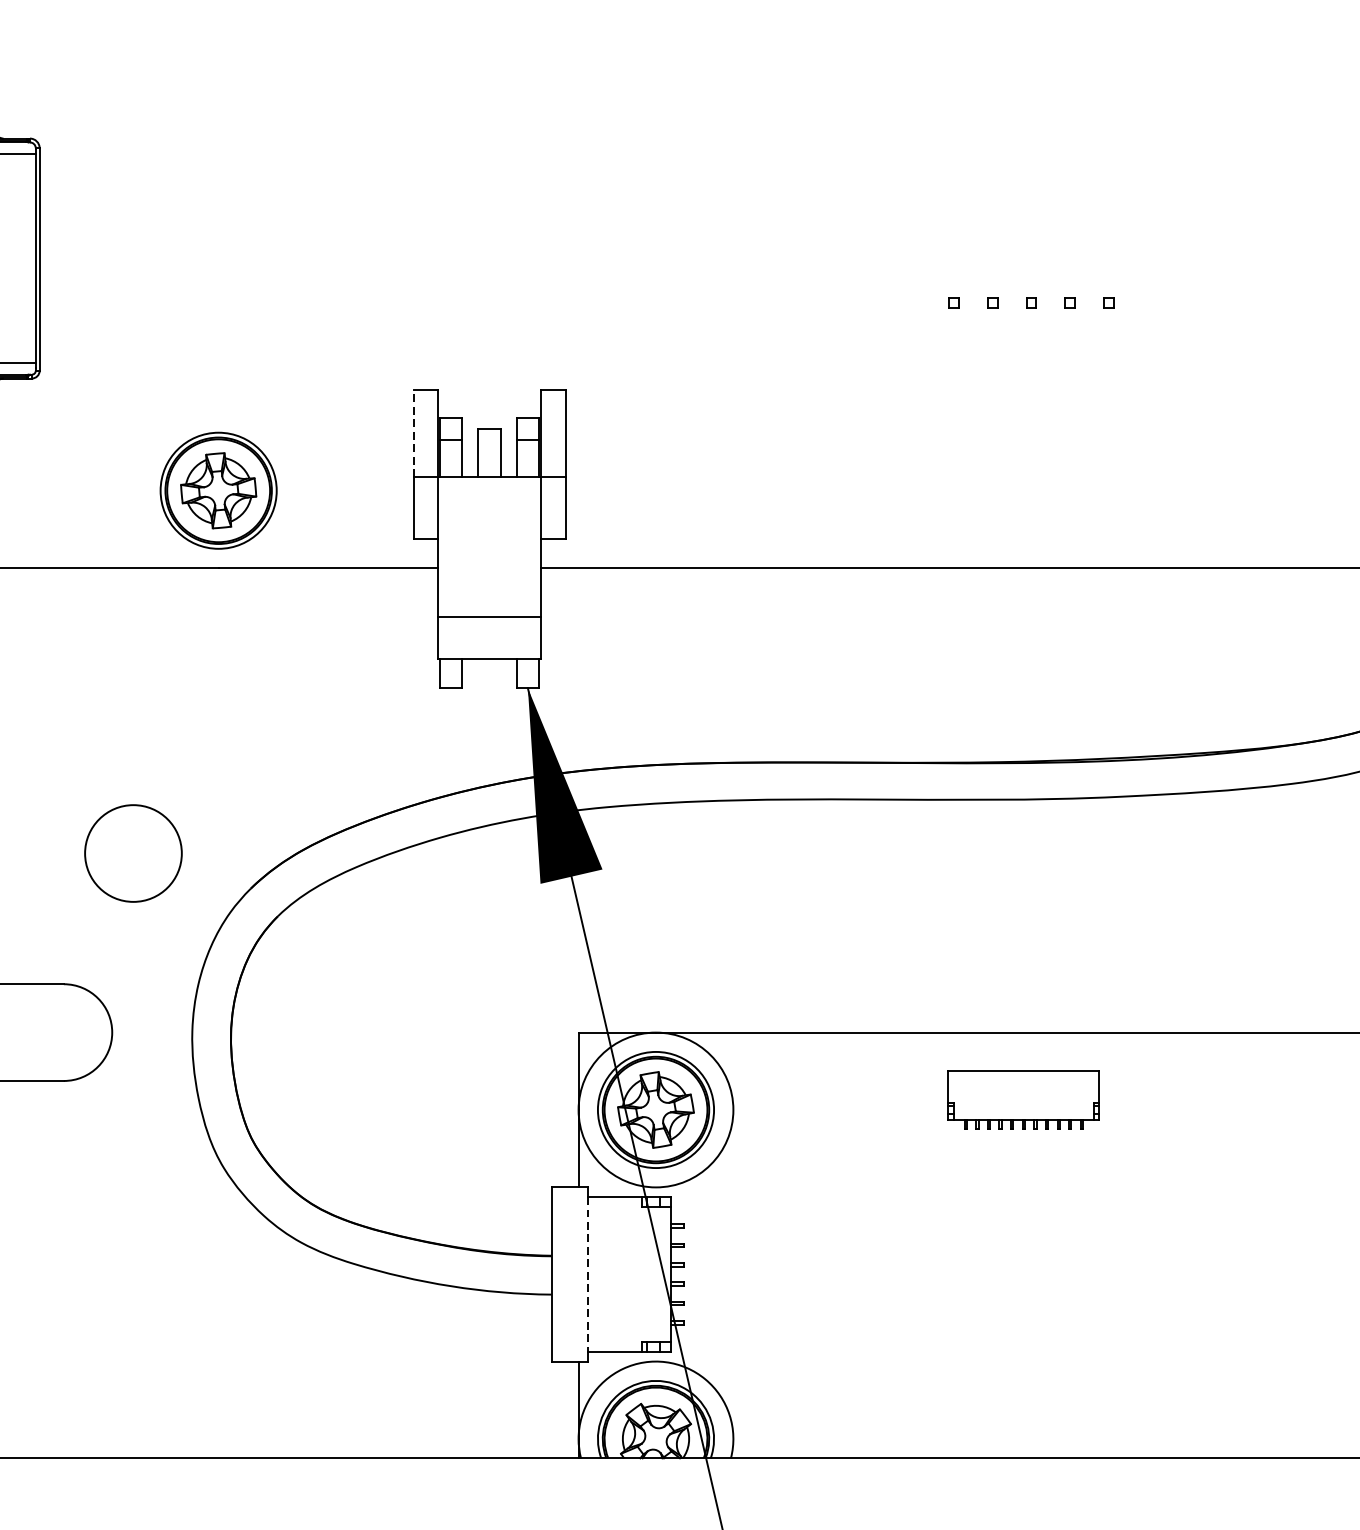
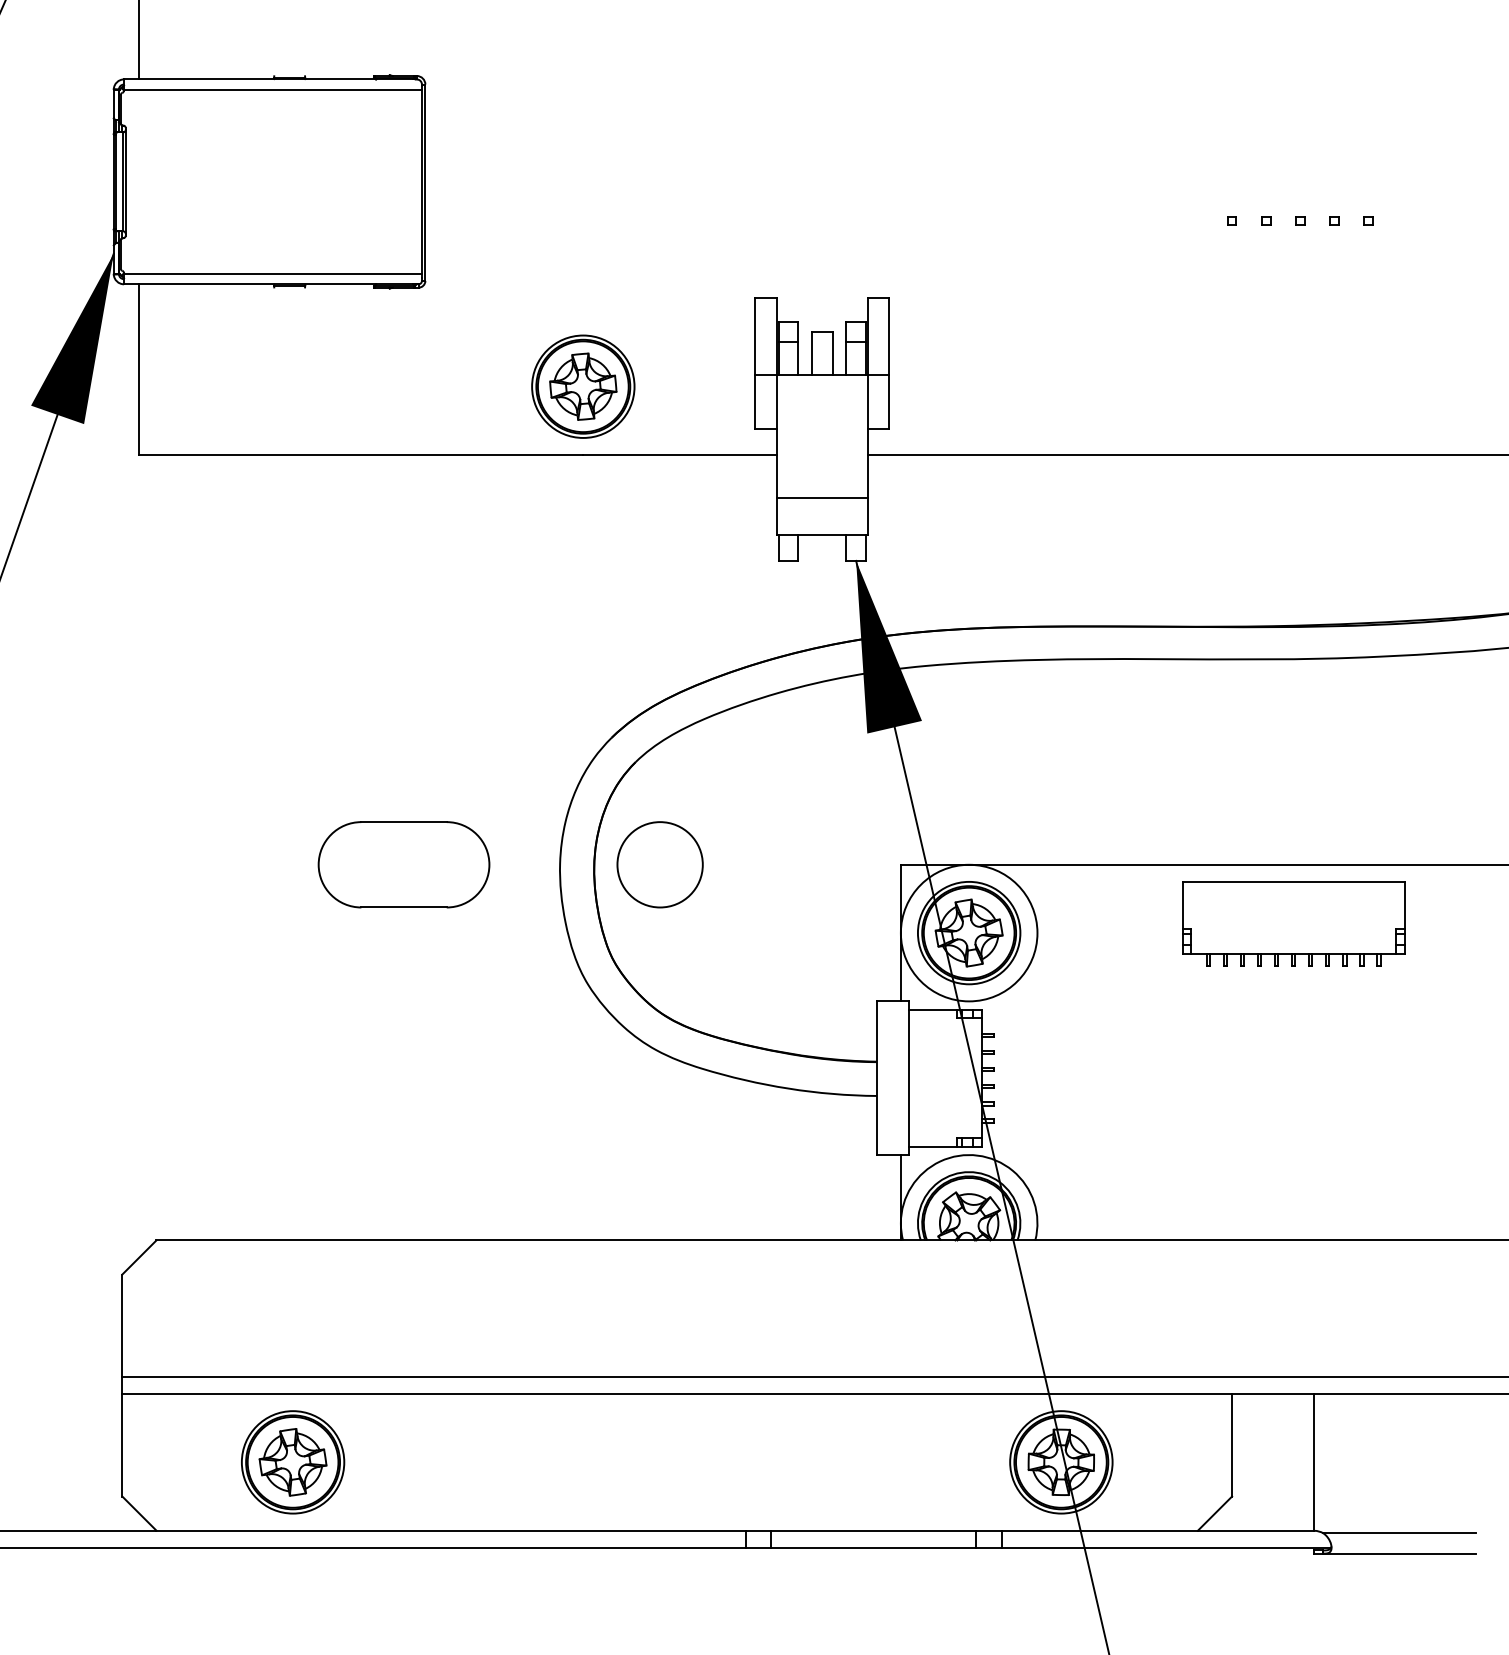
line: (413, 432) -> (755, 335), dashed -> solid
circle: (132, 853) -> (659, 864), moved
part: (1023, 1099) -> (1293, 923), size x1.67
line: (588, 1274) -> (909, 1078), dashed -> solid

